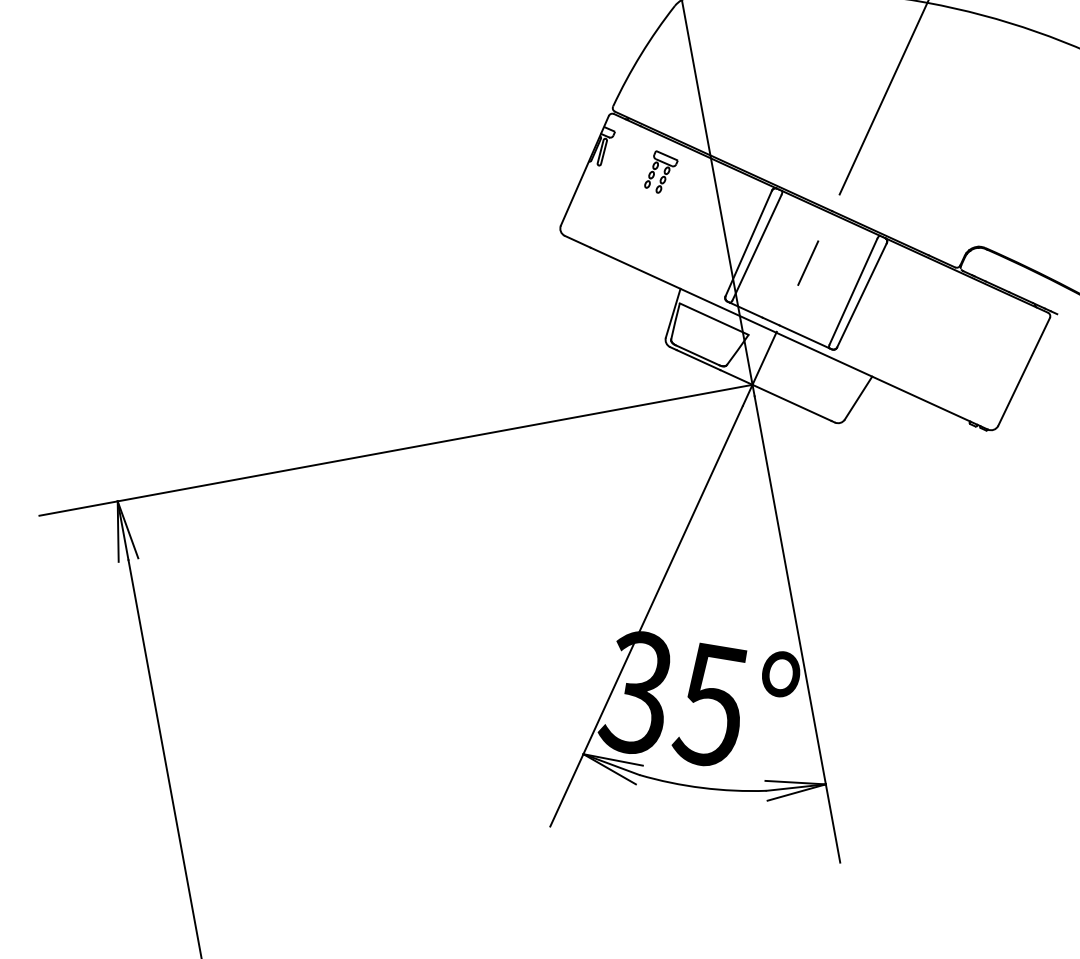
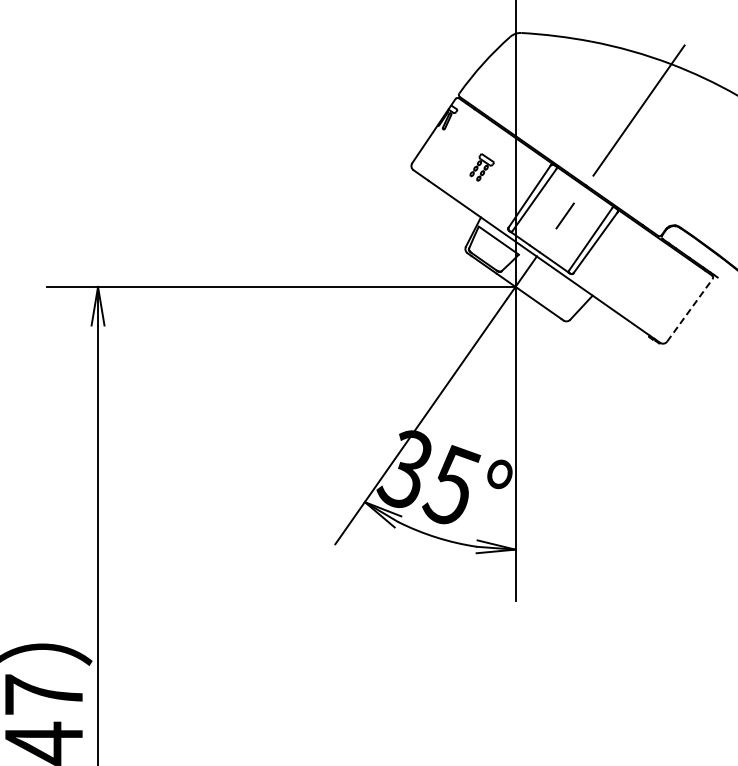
part: (659, 171) -> (481, 167), moved
line: (1023, 372) -> (689, 310), solid -> dashed

